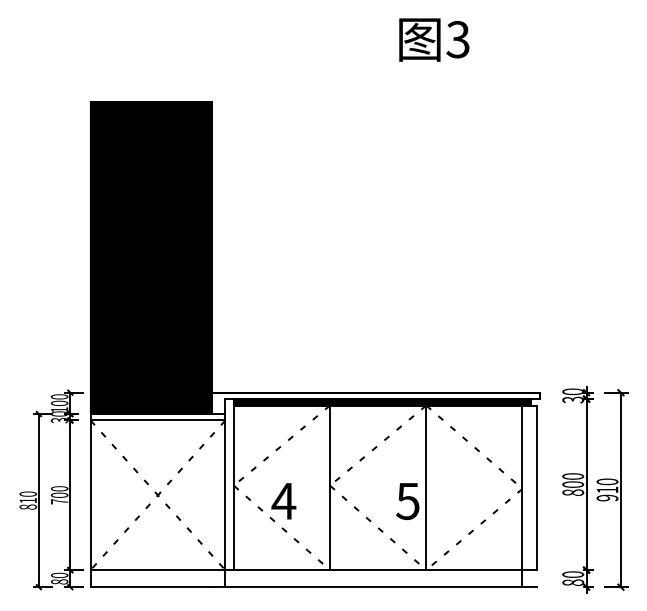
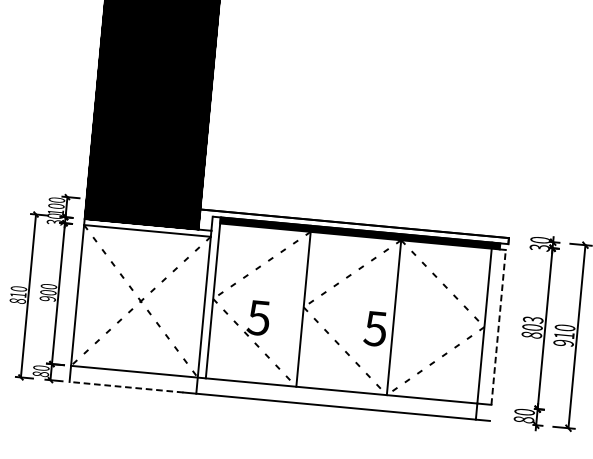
text: (573, 476) -> (533, 319), 800 -> 803
line: (537, 487) -> (498, 327), solid -> dashed
text: (59, 501) -> (47, 298), 700 -> 900
text: (283, 501) -> (258, 318), 4 -> 5
line: (150, 587) -> (125, 387), solid -> dashed

